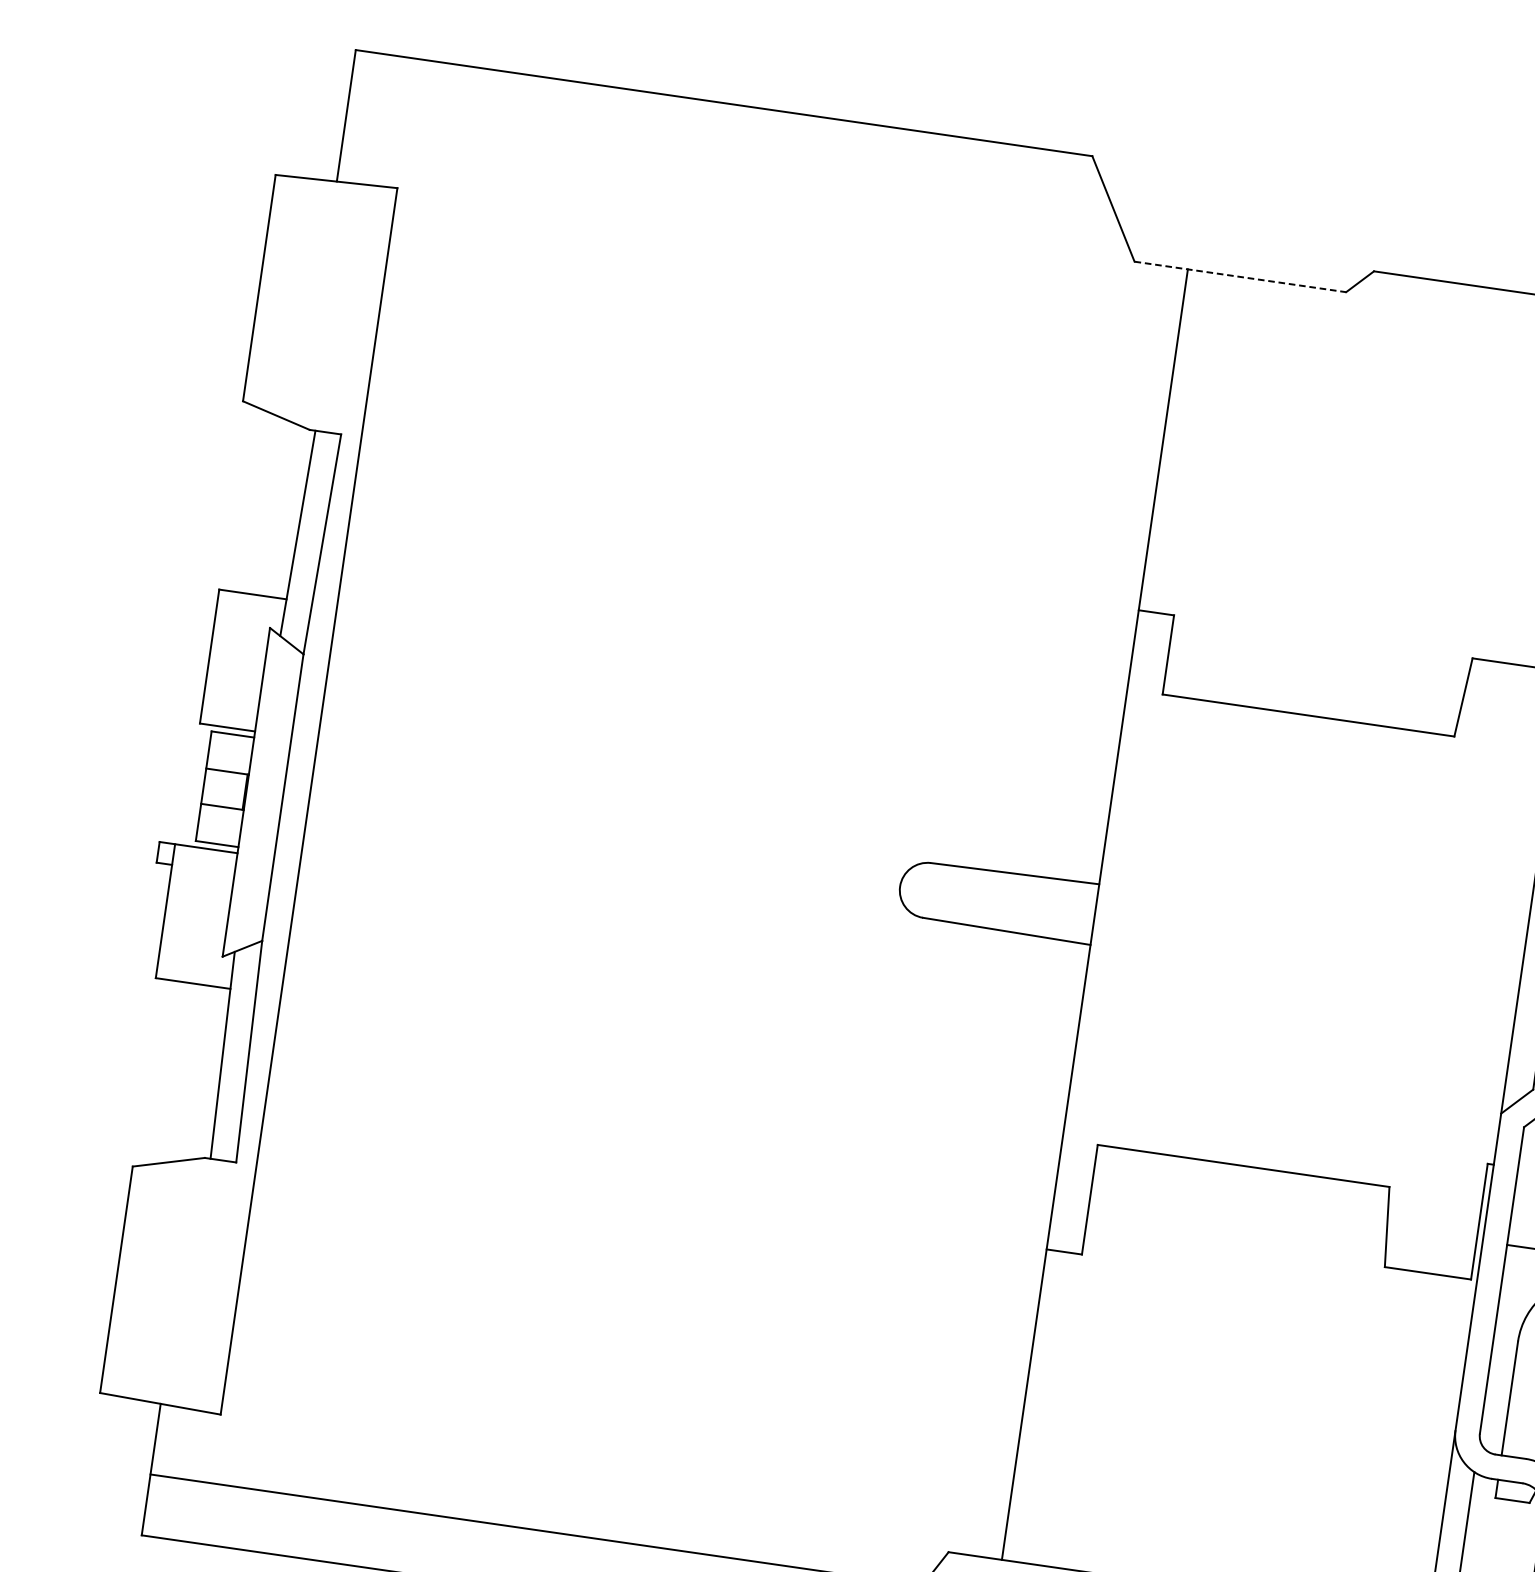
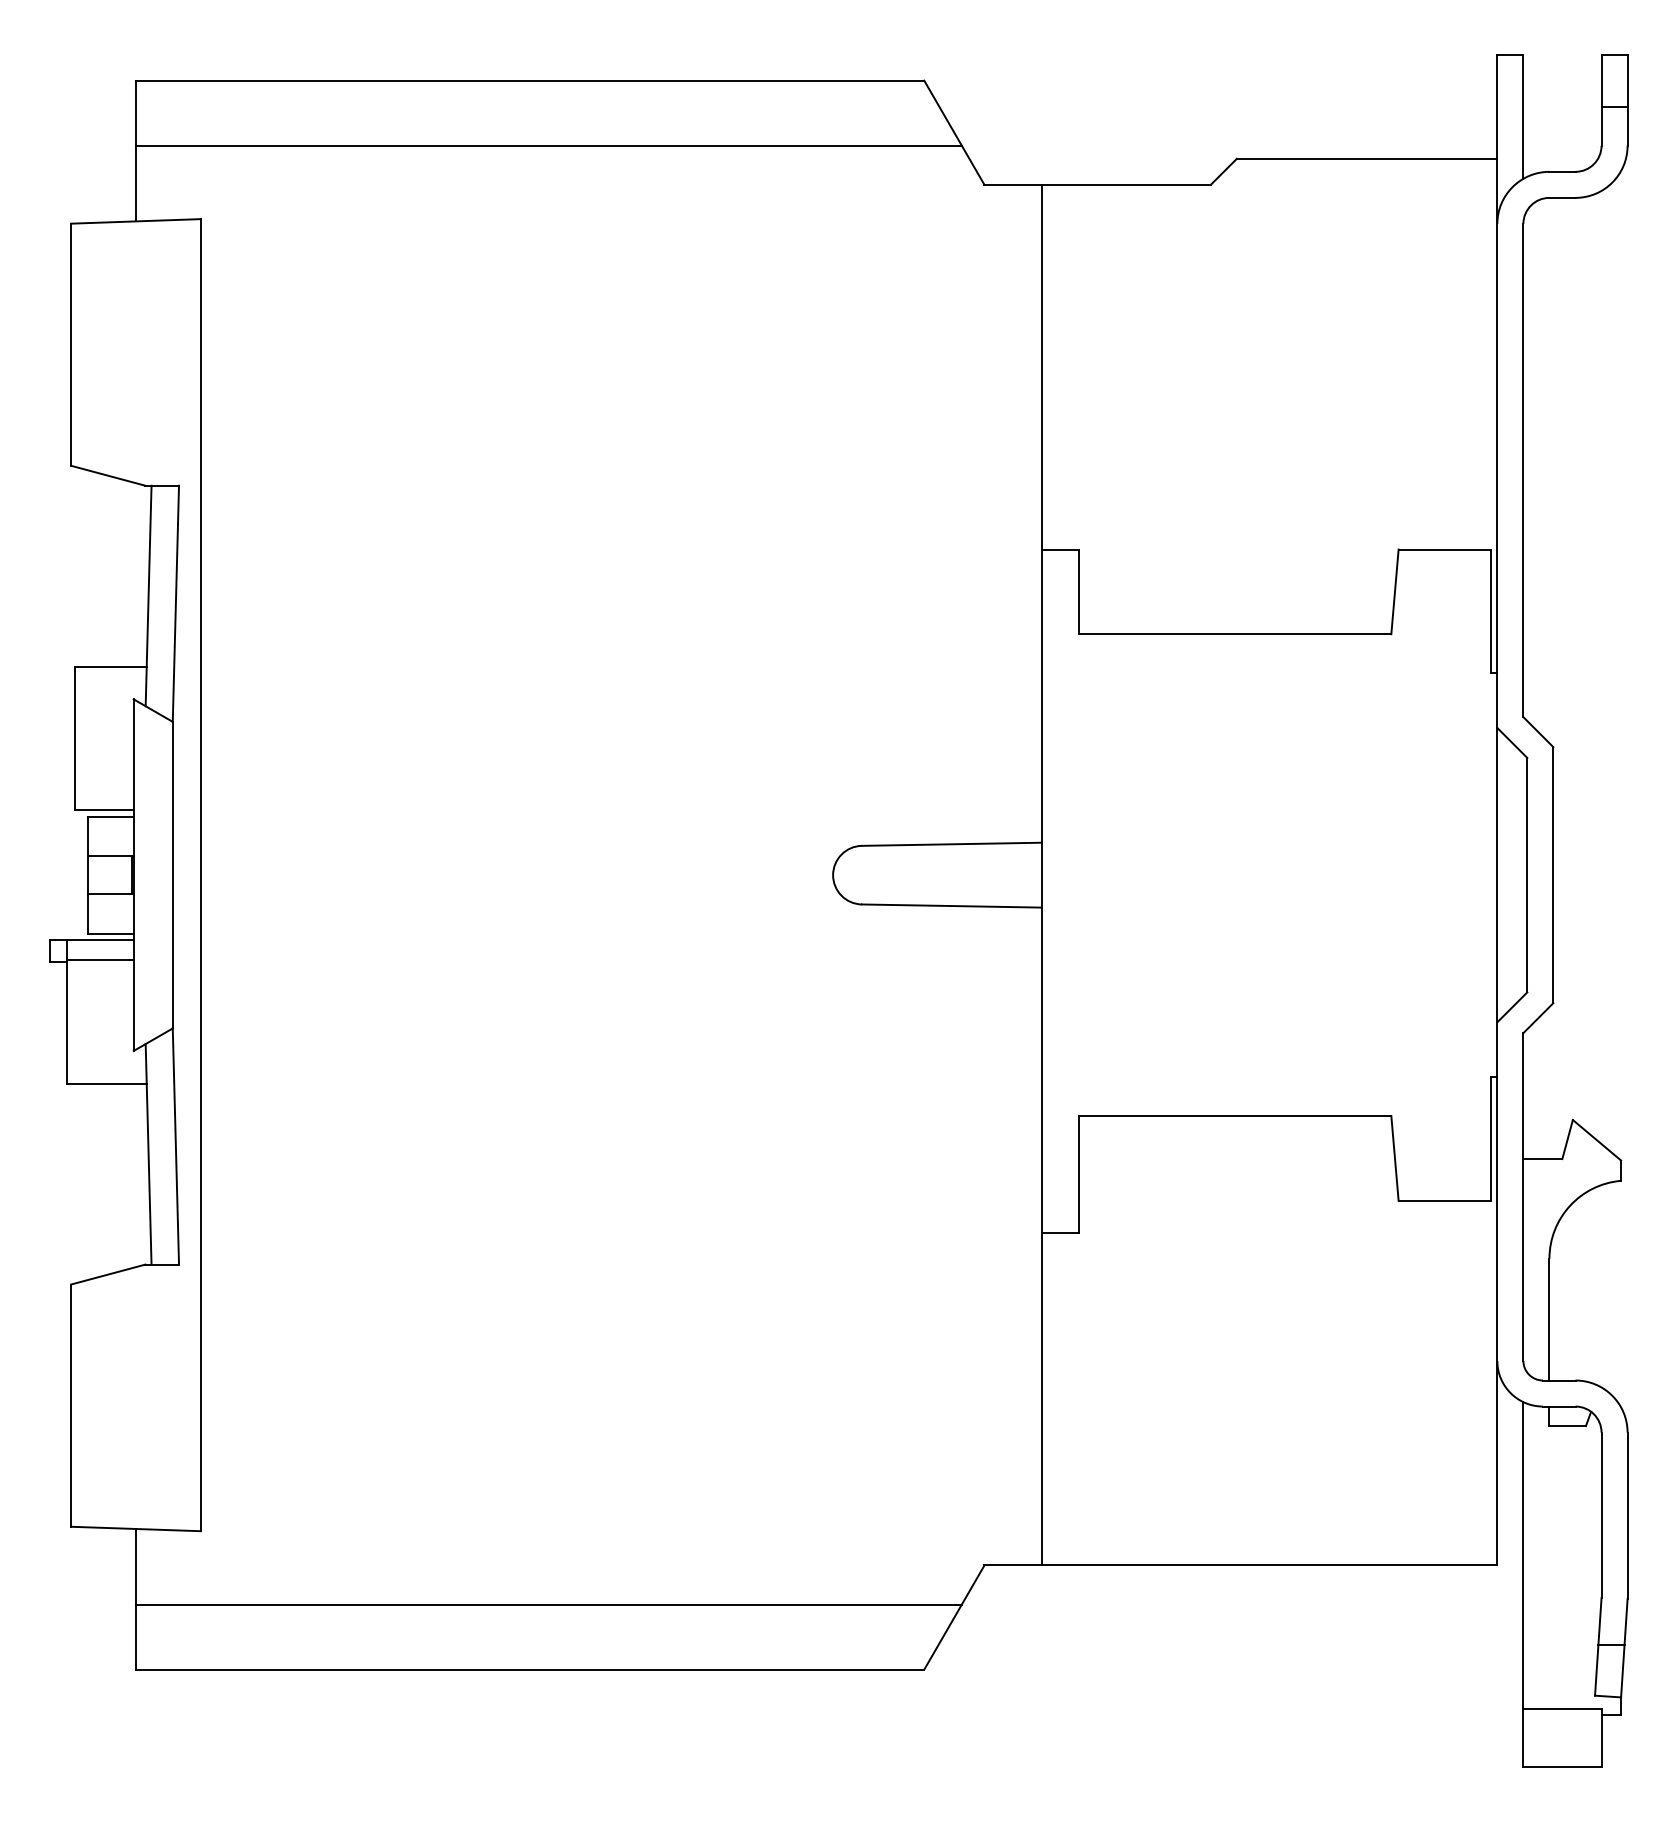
line: (732, 166) -> (548, 145), added
line: (1241, 276) -> (1098, 184), dashed -> solid
line: (203, 866) -> (99, 959), added

